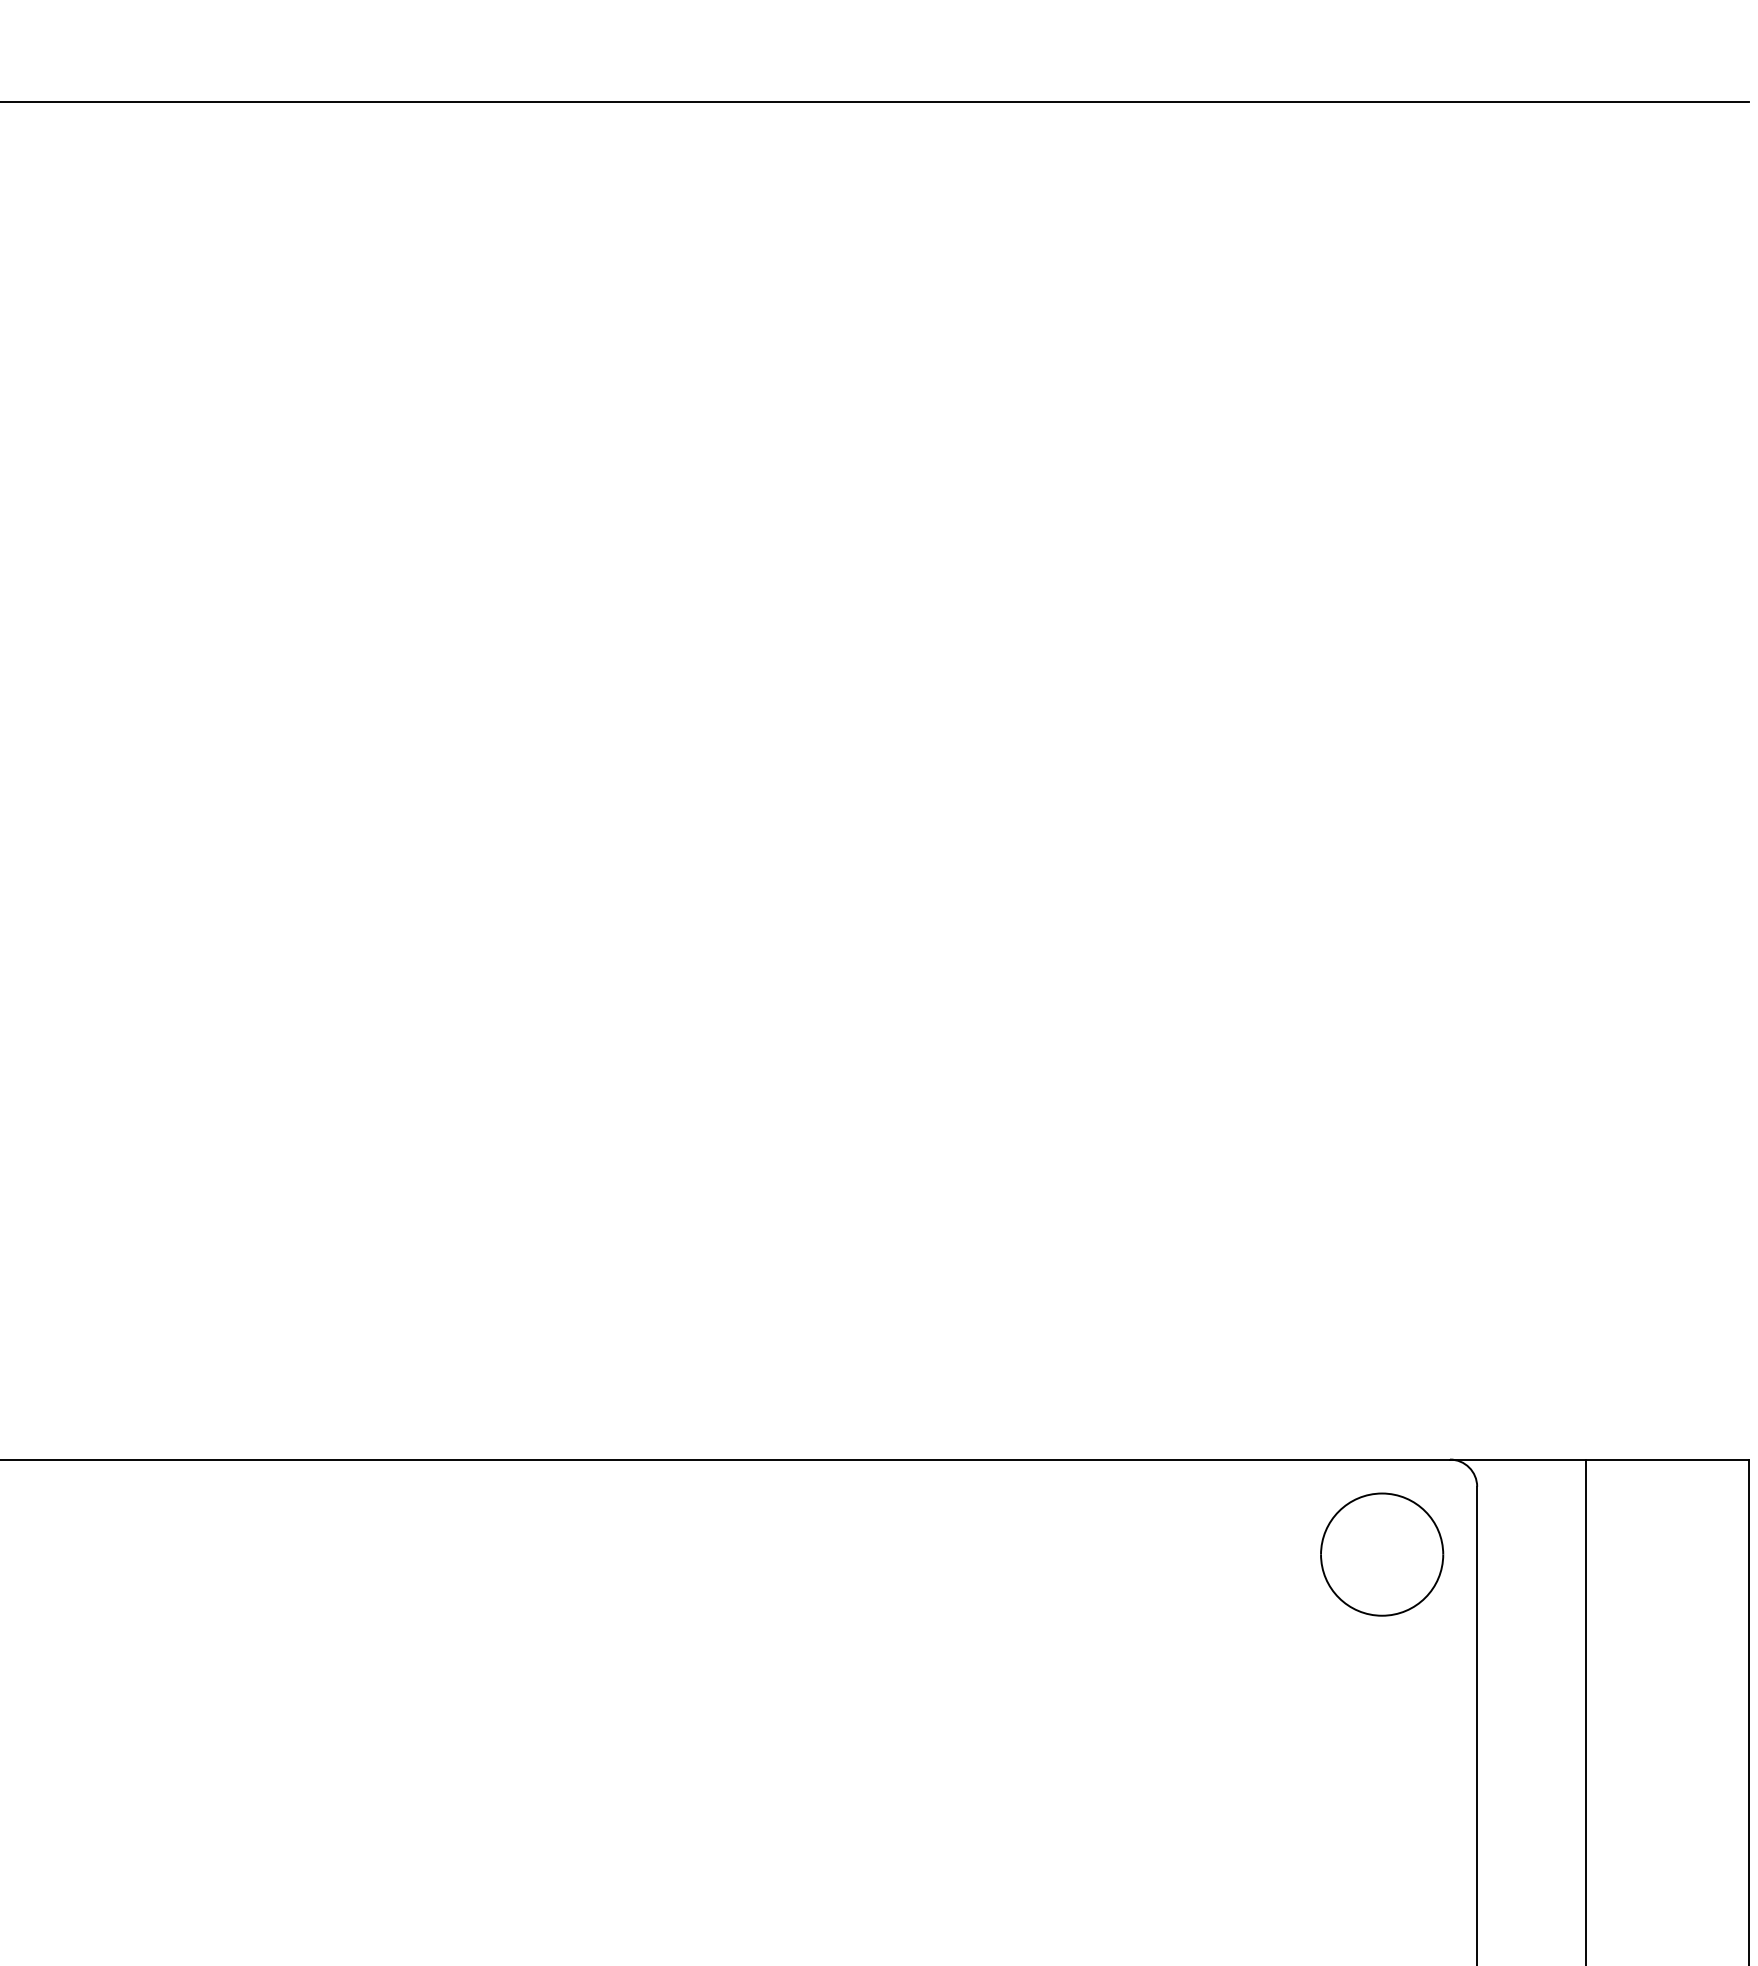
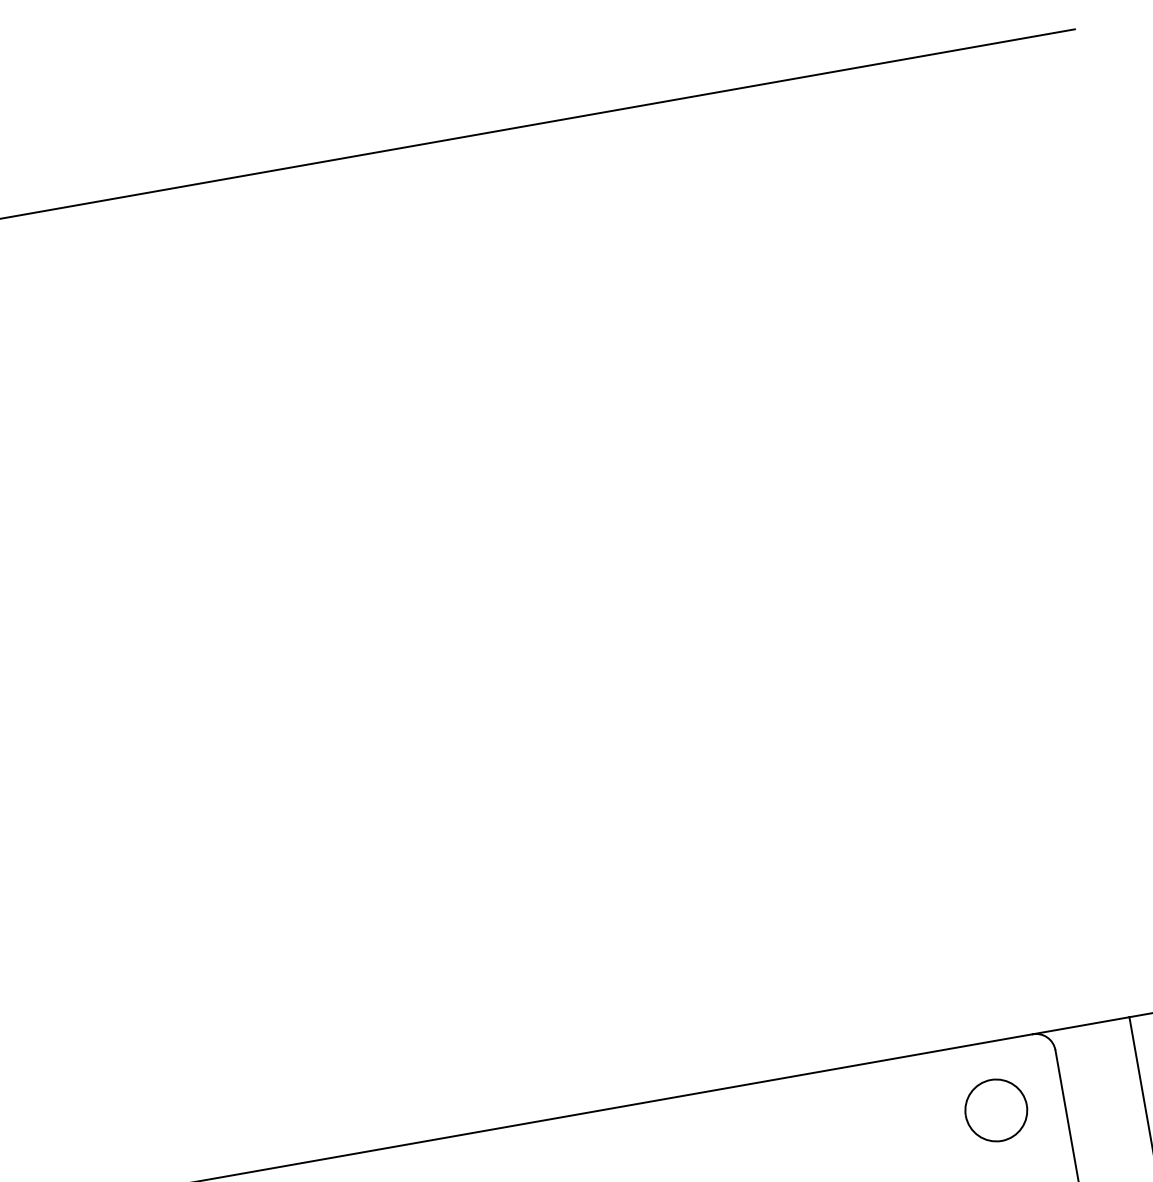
part: (1382, 1554) -> (996, 1110), size x0.7

